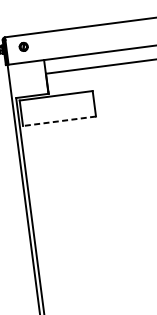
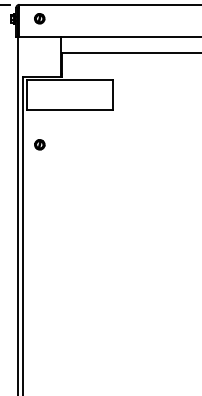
line: (59, 121) -> (69, 110), dashed -> solid
part: (37, 153) -> (39, 144), added

